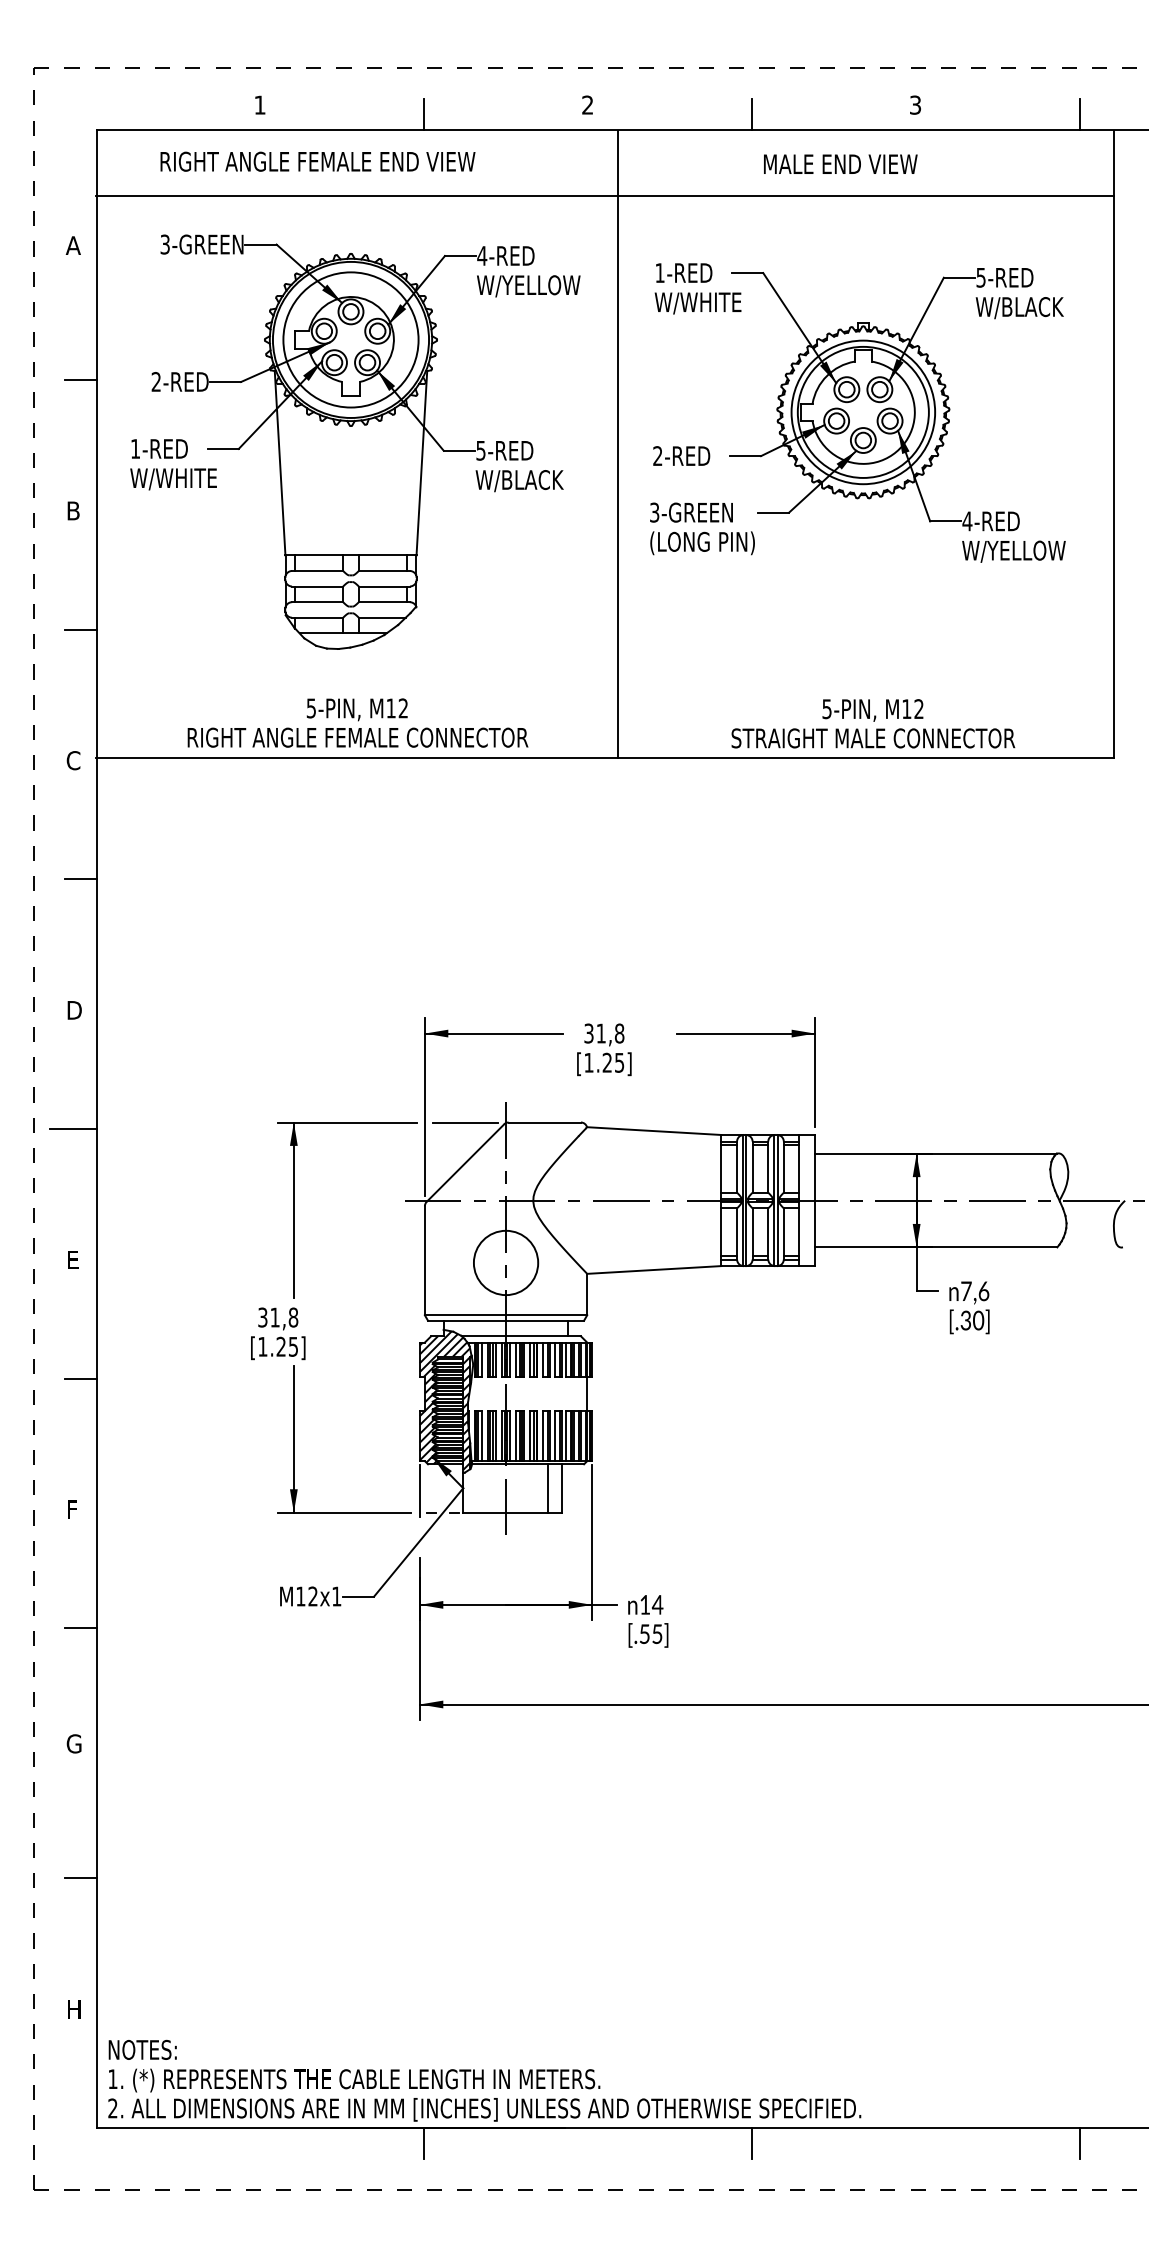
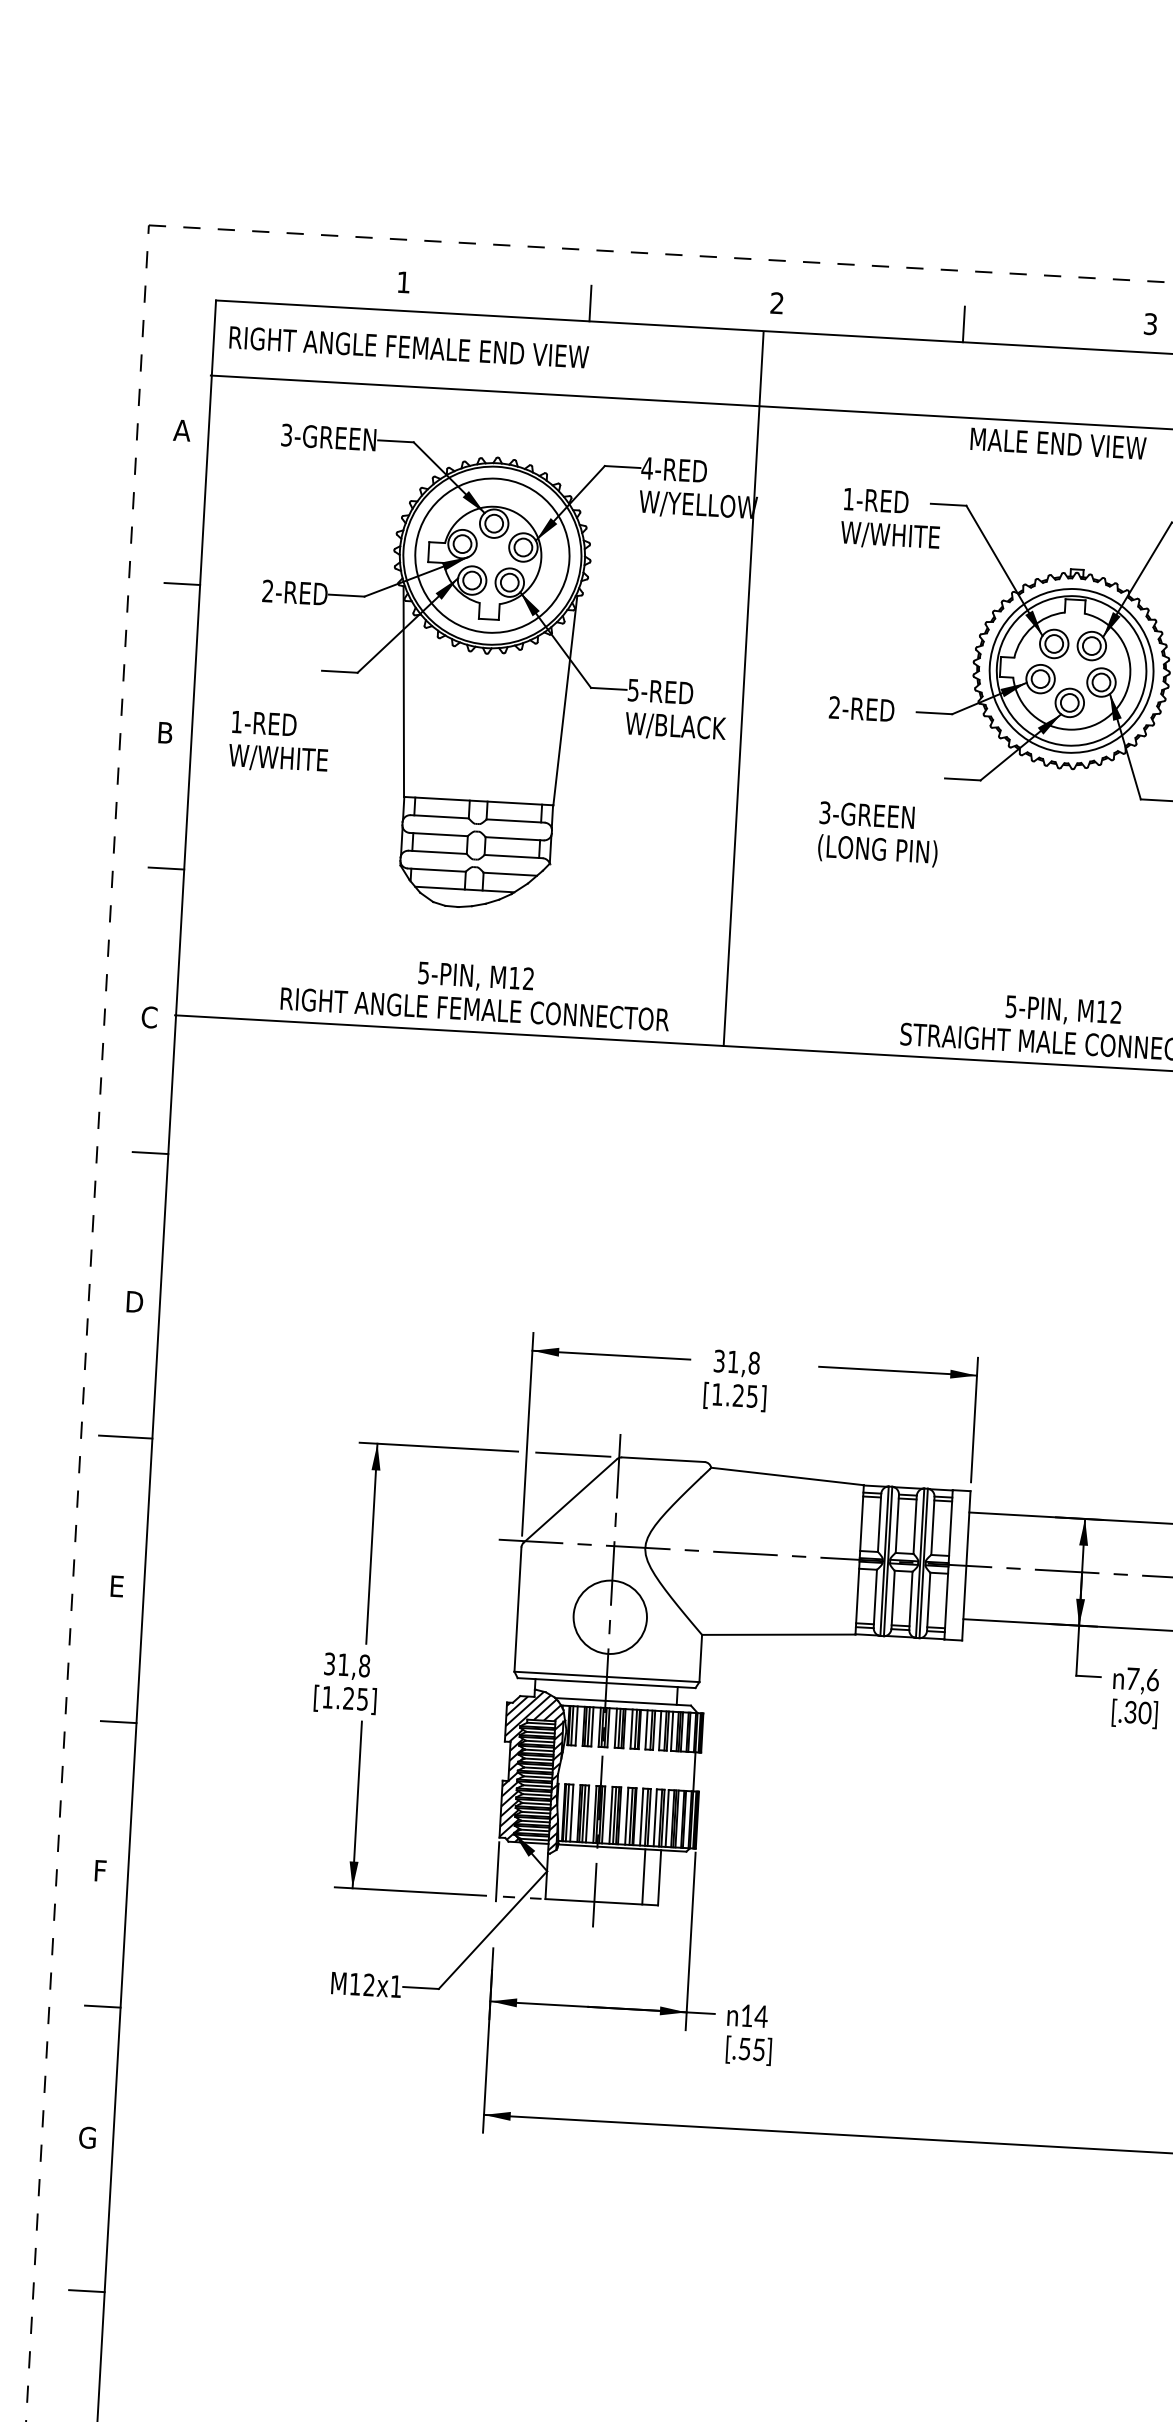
text: (317, 161) -> (408, 347), moved
text: (840, 163) -> (1058, 442), moved
line: (618, 444) -> (743, 689), moved
text: (173, 464) -> (279, 742), moved
text: (702, 528) -> (878, 833), moved

